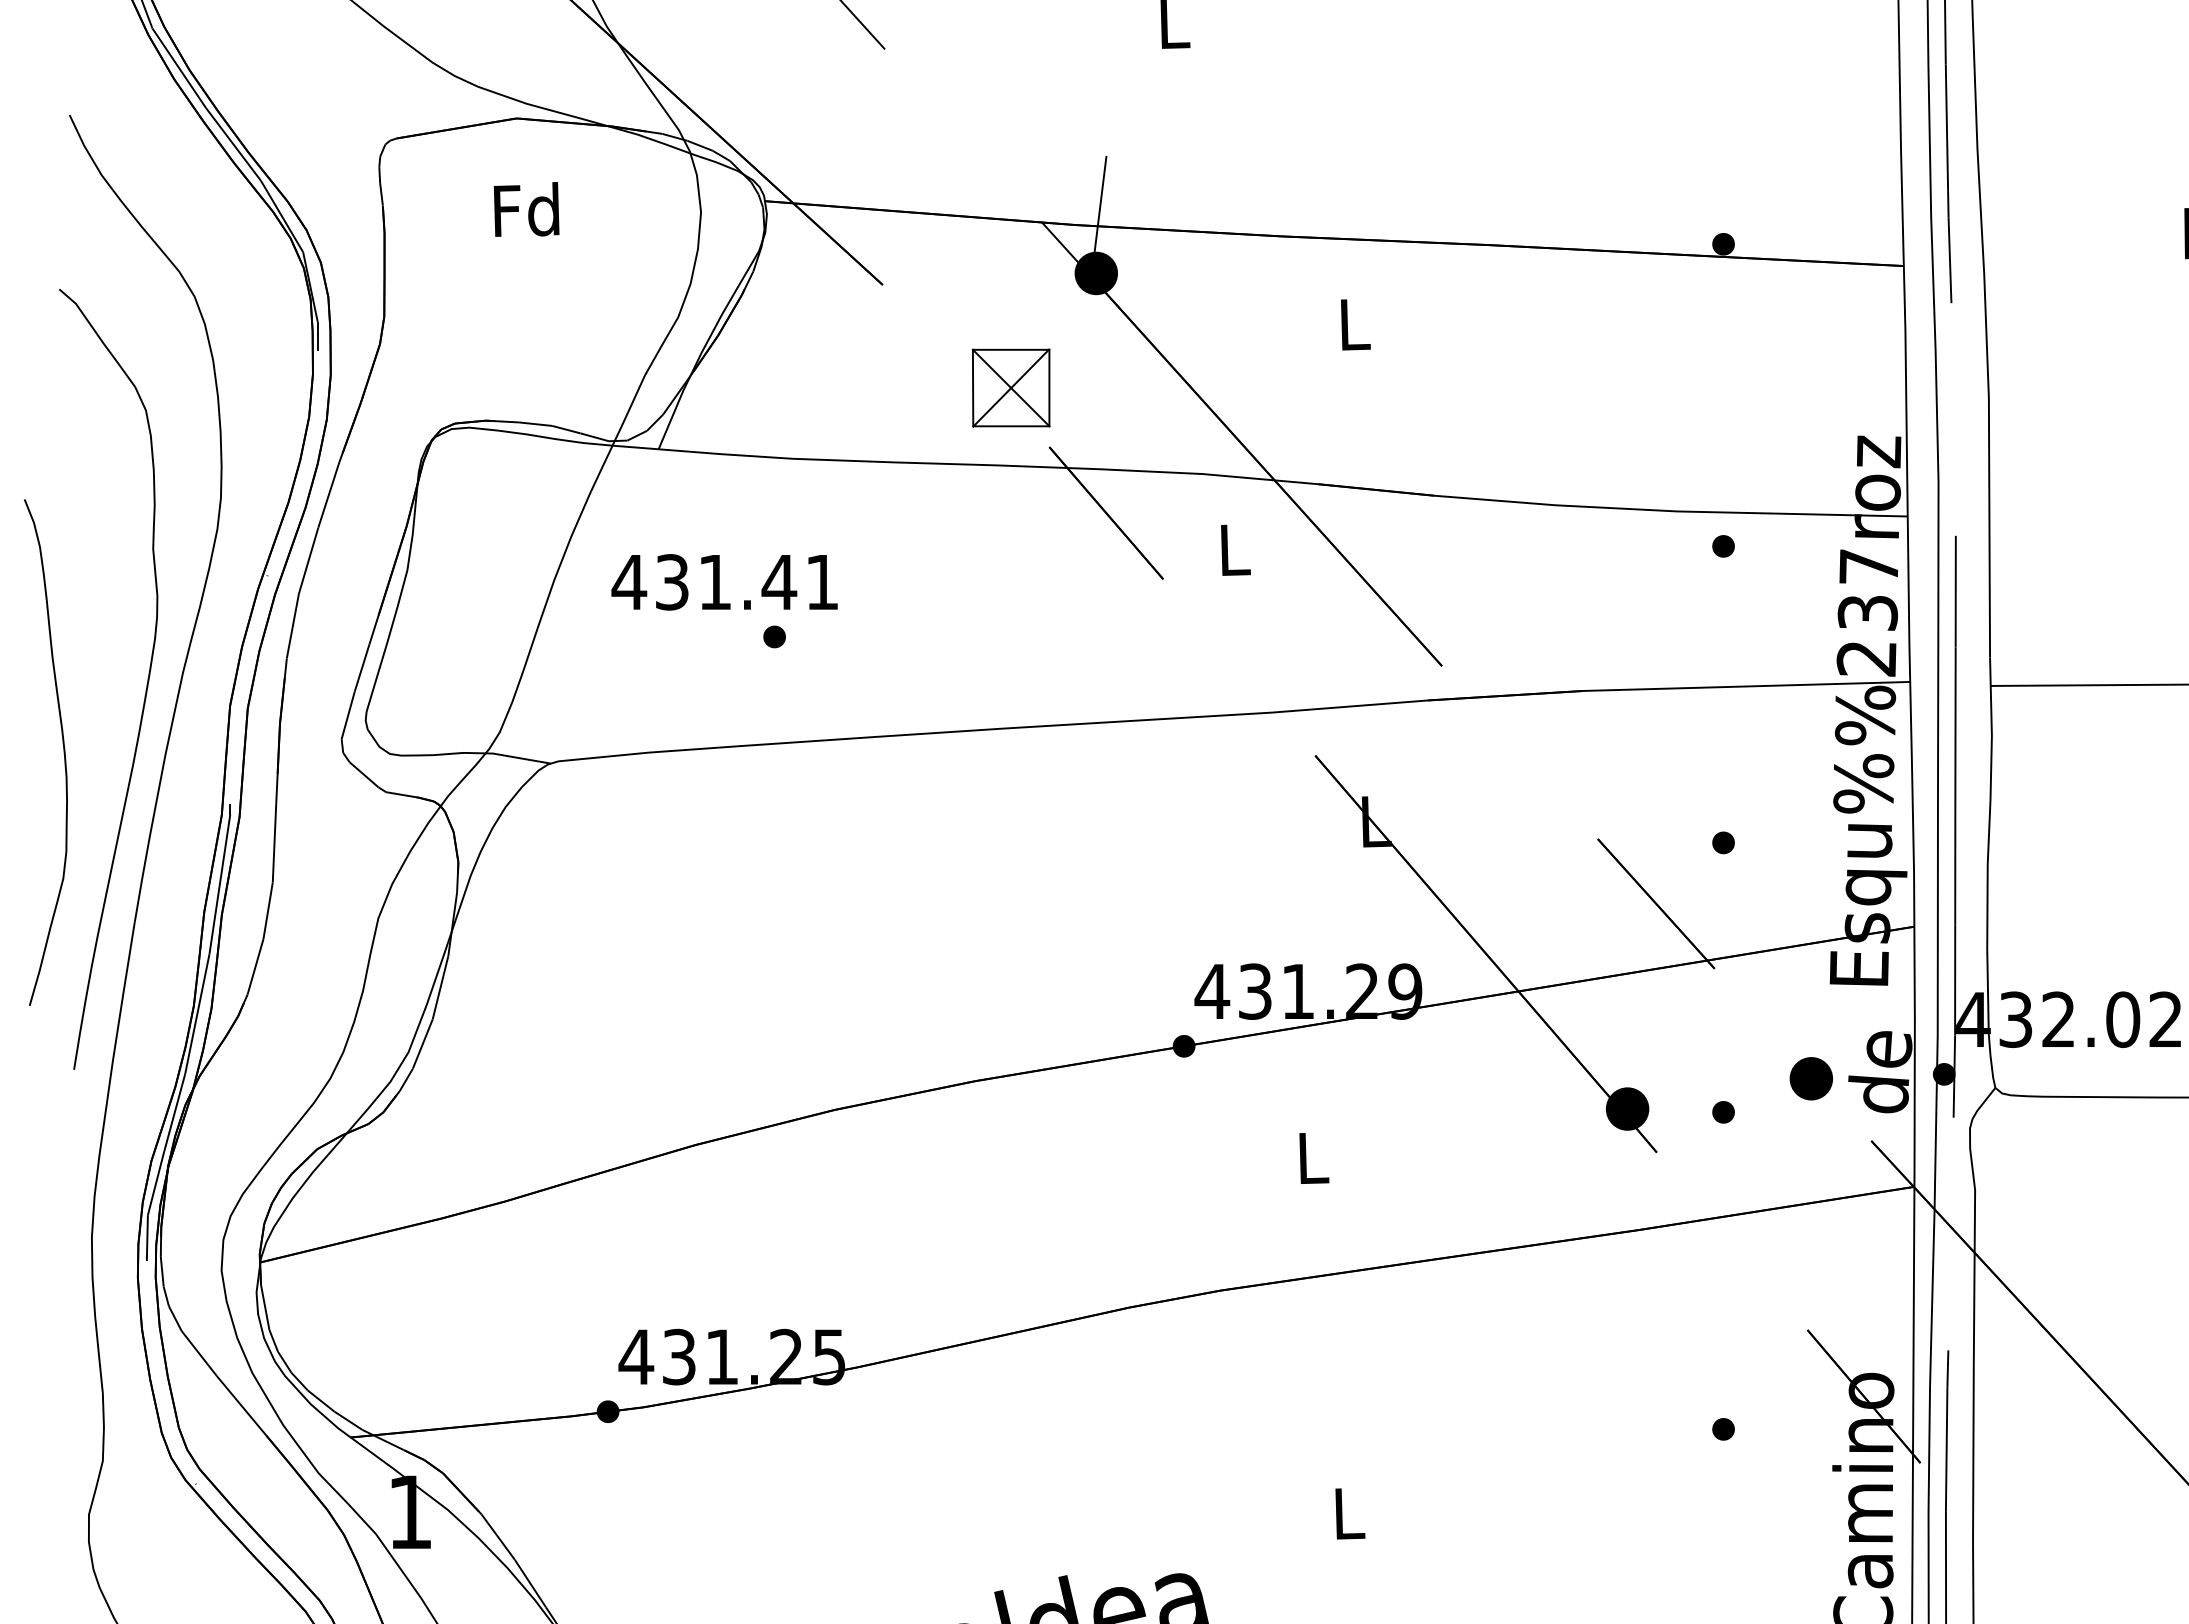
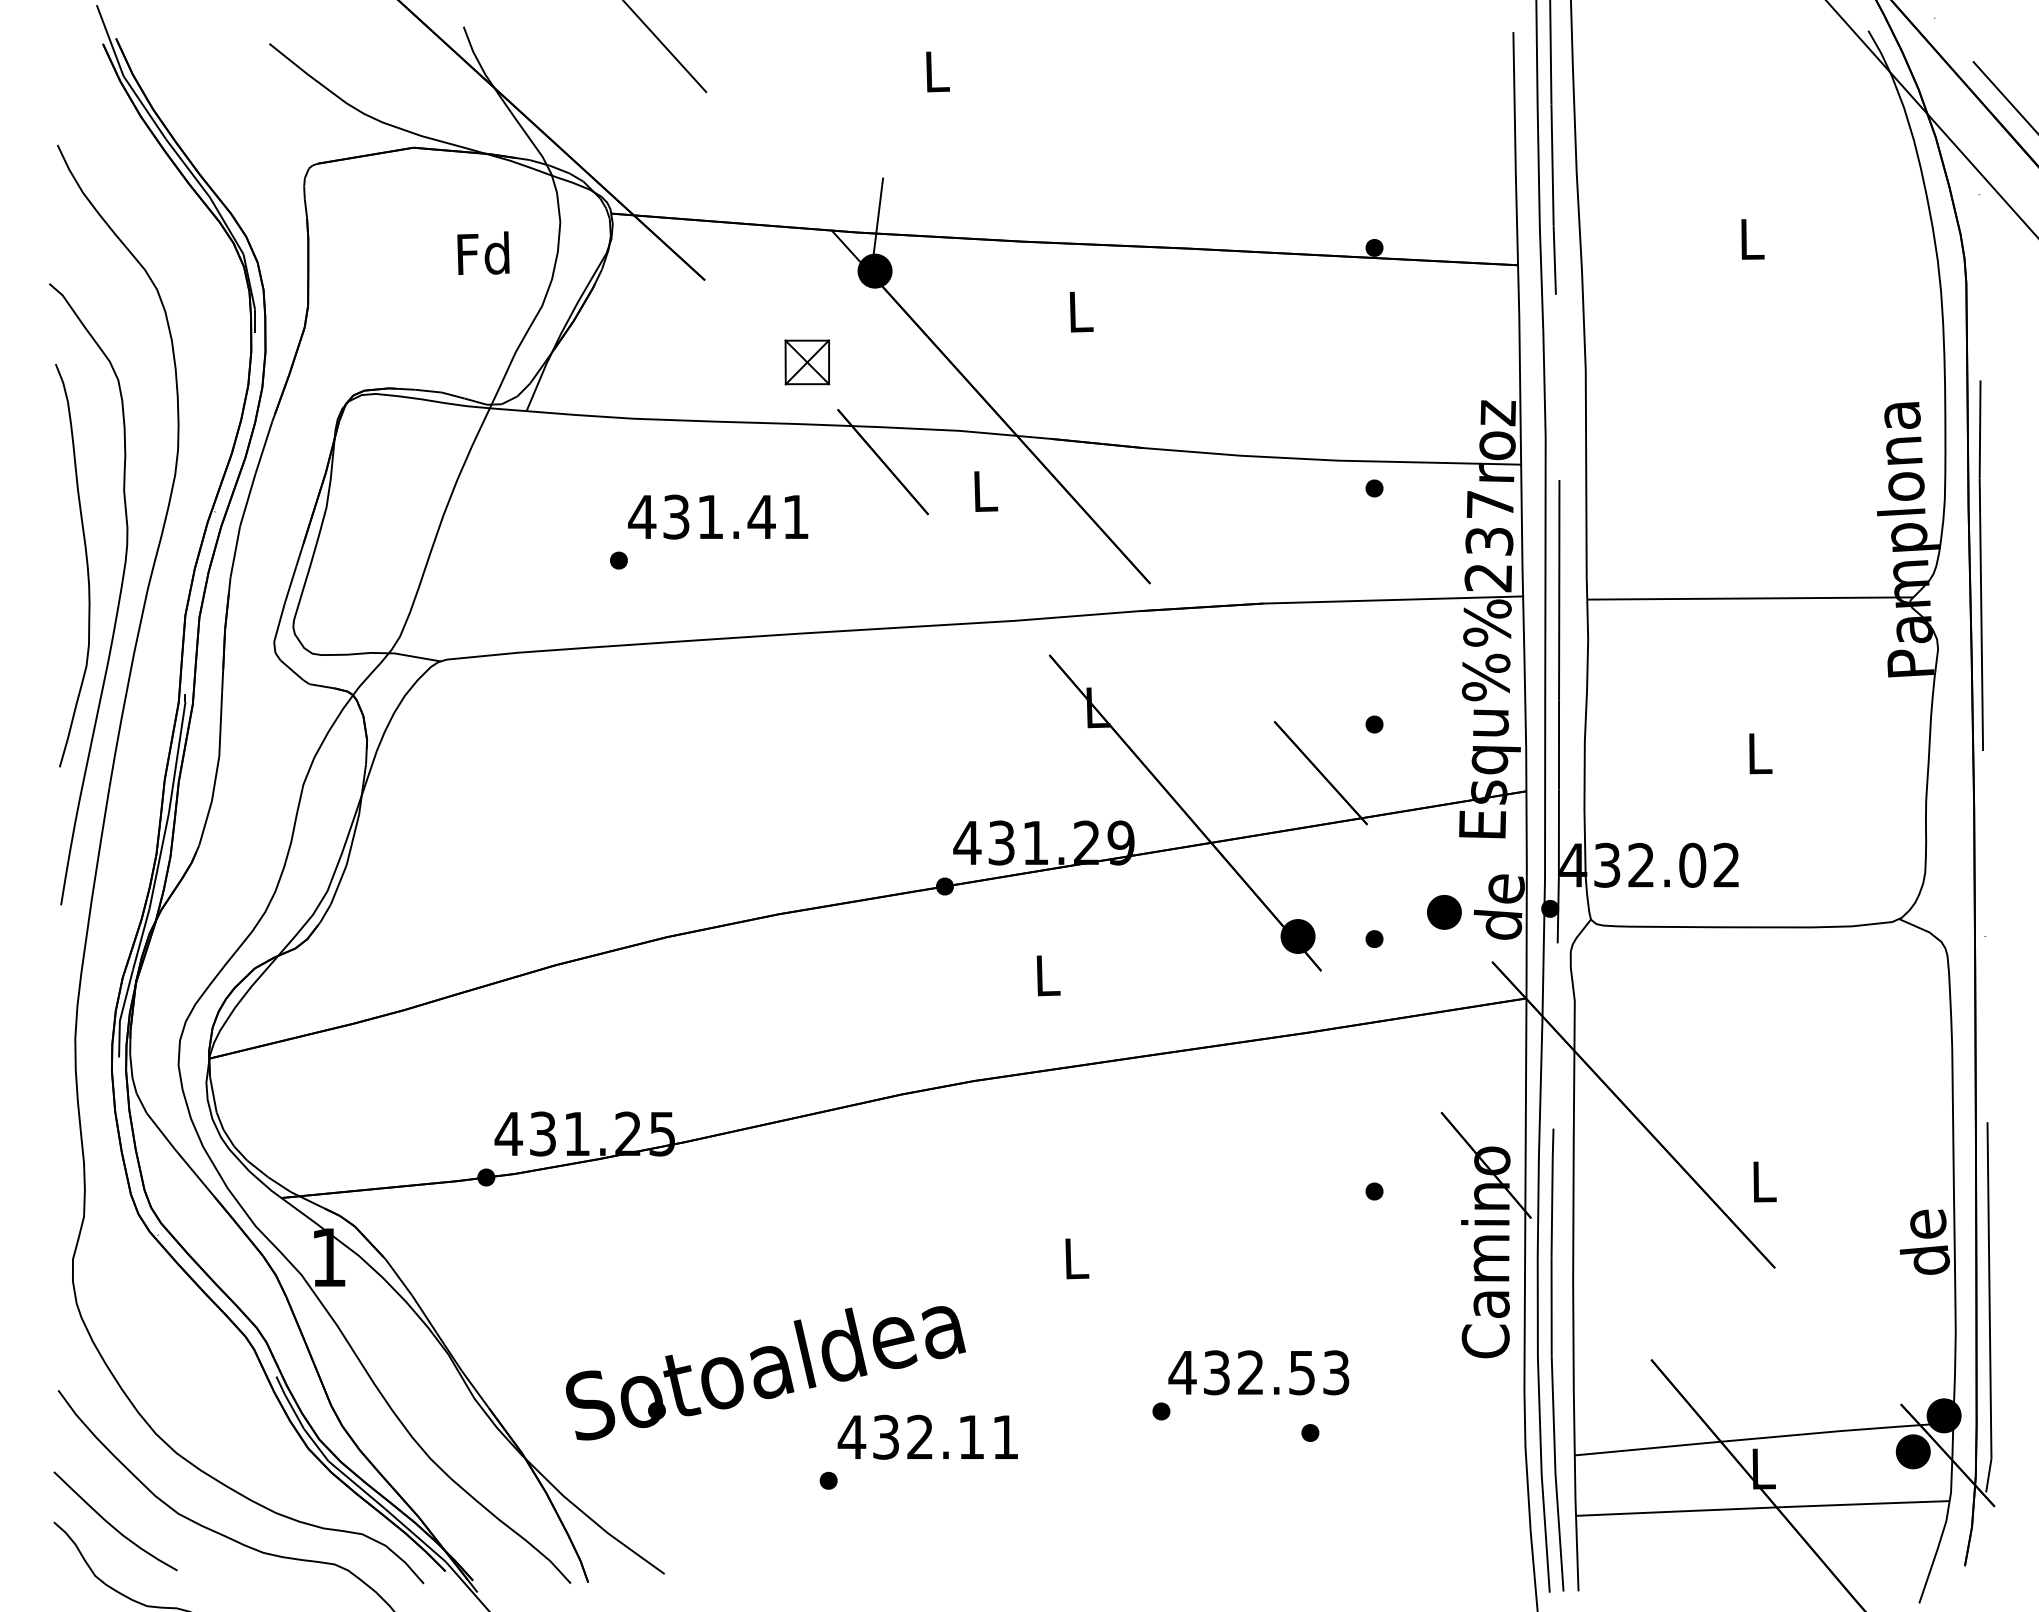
text: (526, 208) -> (483, 252), moved
part: (1011, 388) -> (807, 362), size x0.71
text: (725, 581) -> (718, 516), moved
curve: (63, 752) -> (86, 565), moved

